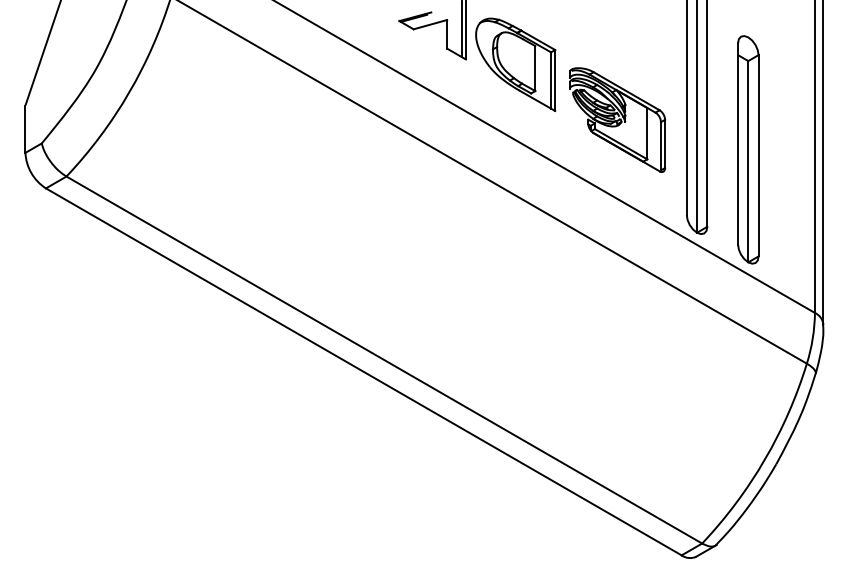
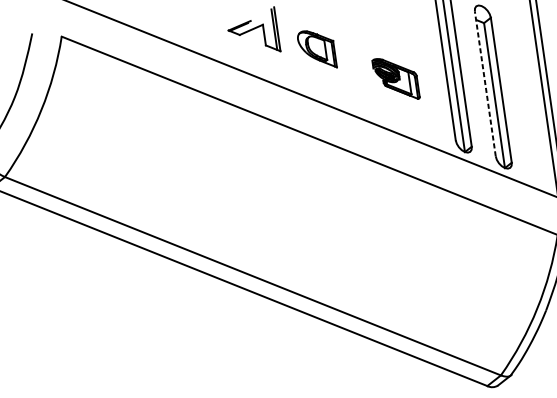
part: (515, 64) -> (316, 49), size x0.6
part: (617, 119) -> (395, 78), size x0.6
line: (738, 143) -> (485, 83), solid -> dashed

